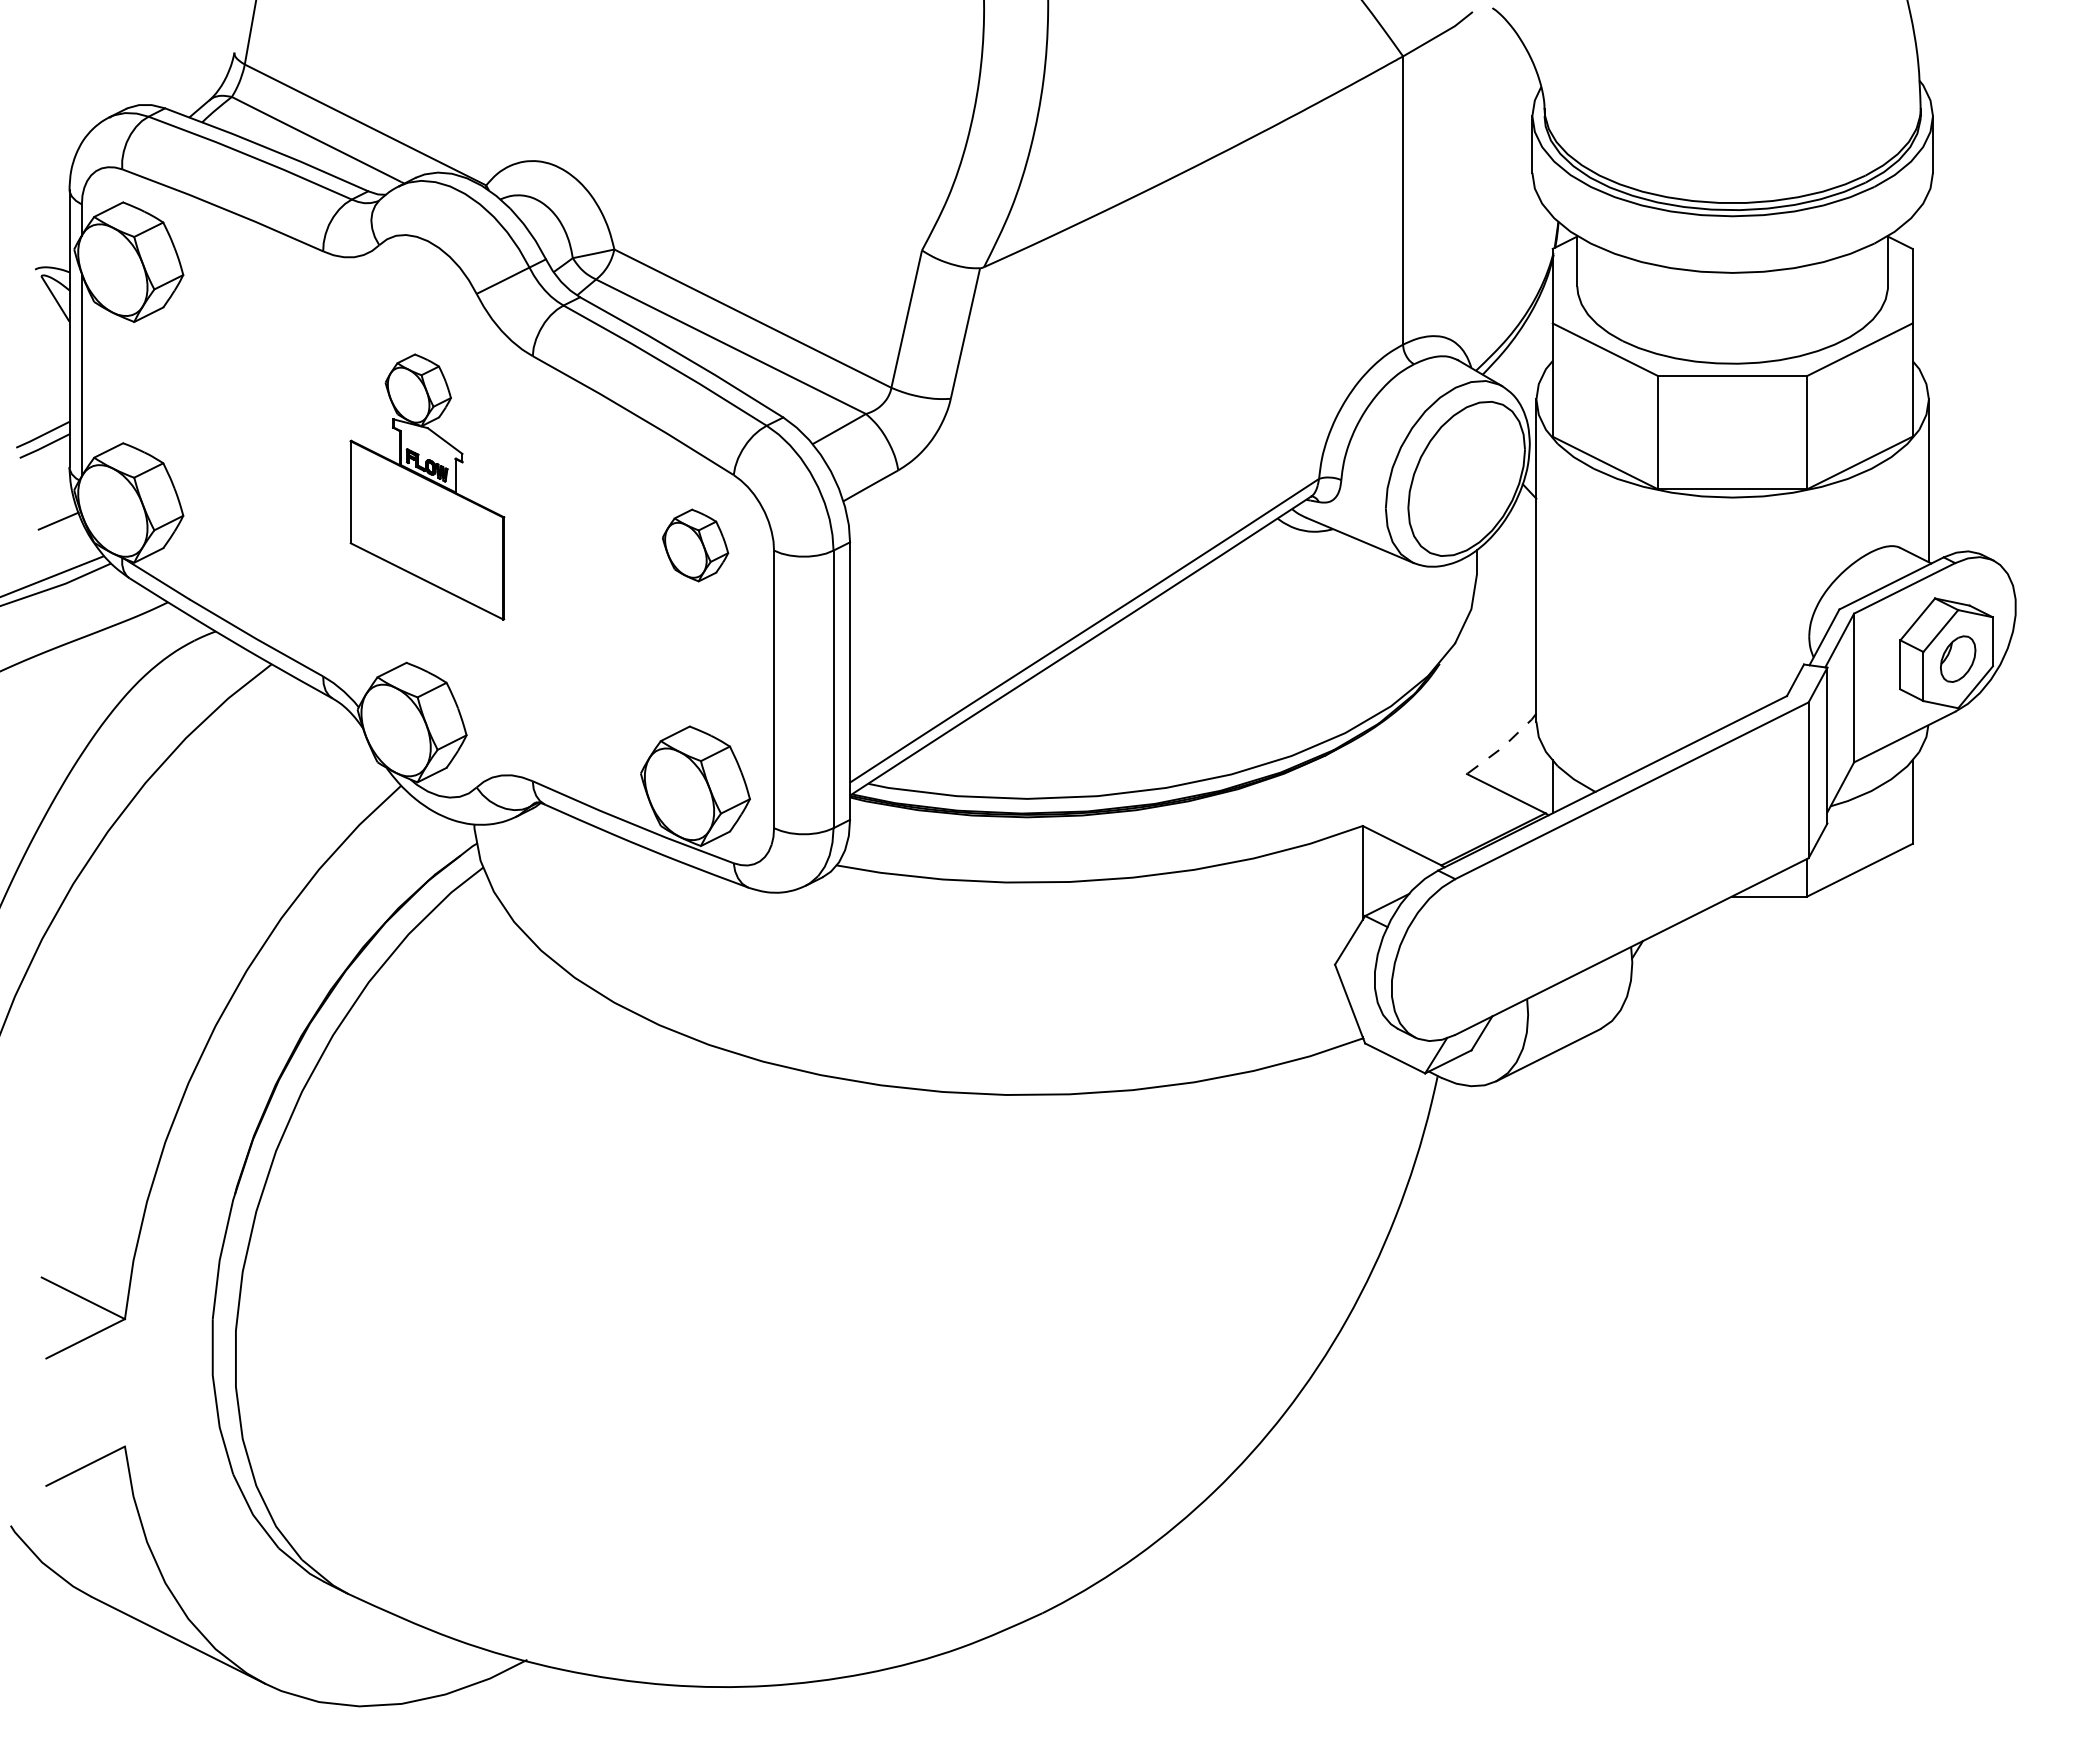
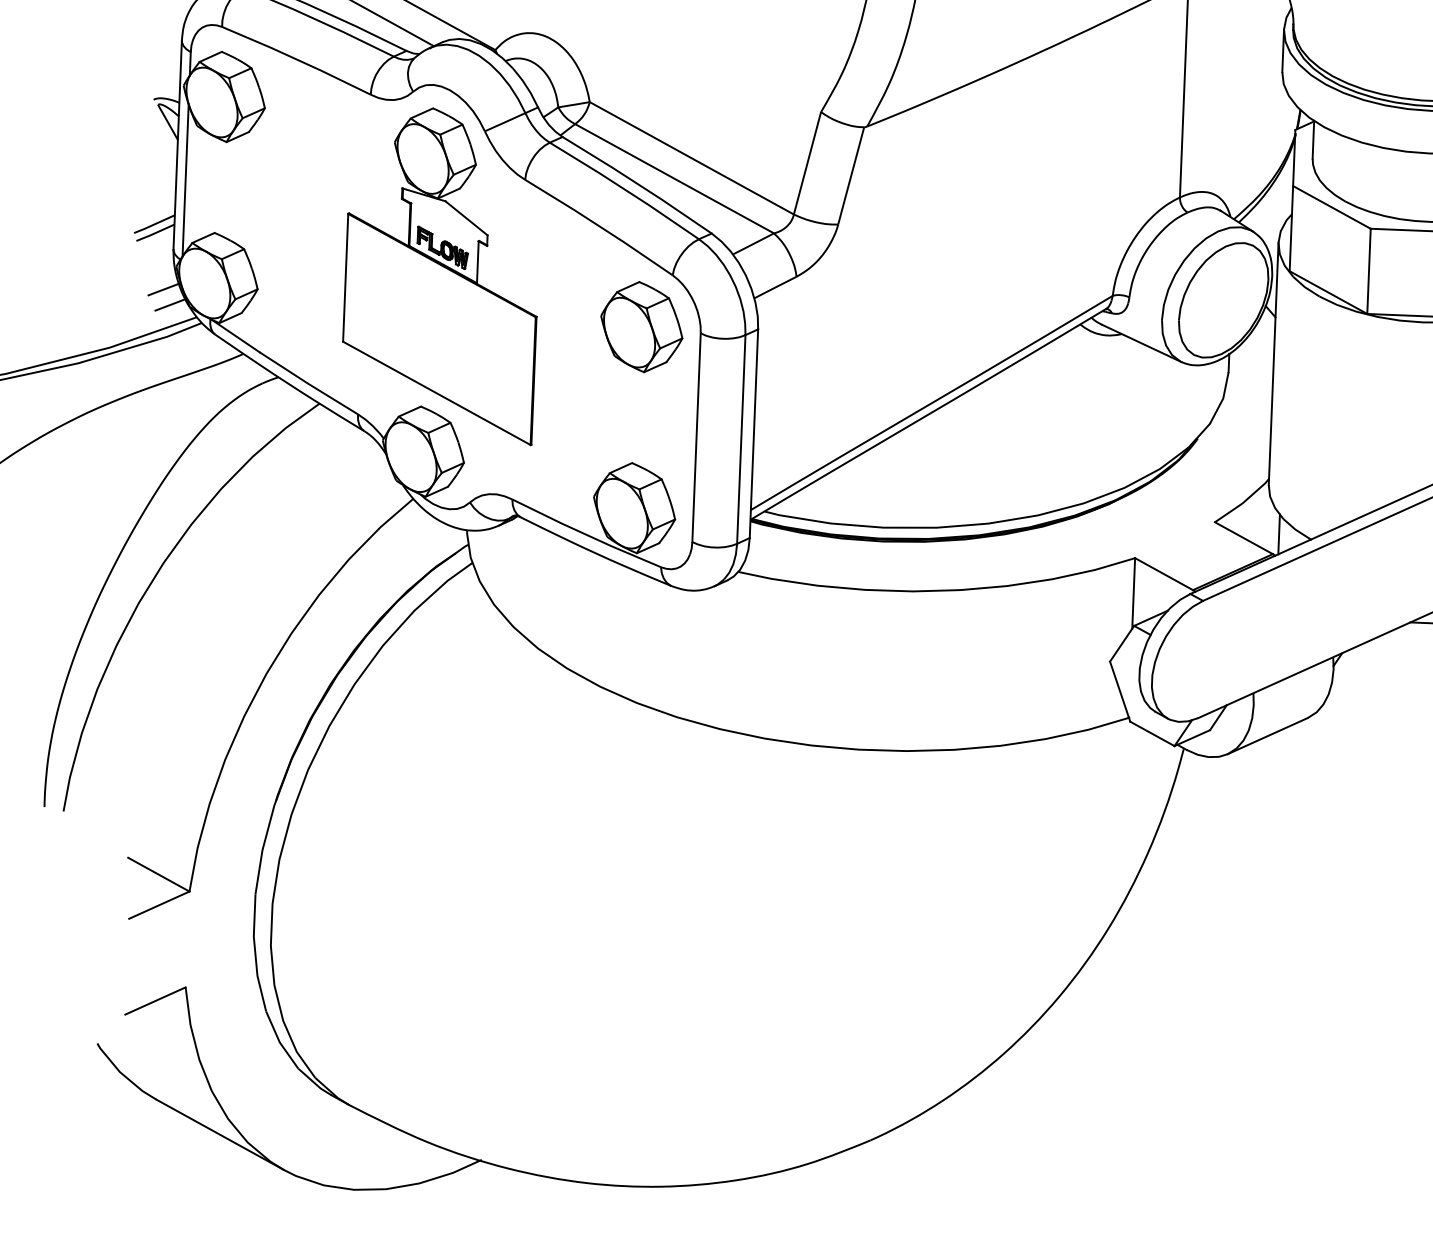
part: (427, 486) -> (442, 274), size x1.67
line: (68, 540) -> (170, 304), added
part: (695, 545) -> (641, 327), size x1.67
line: (1503, 746) -> (1243, 502), dashed -> solid

